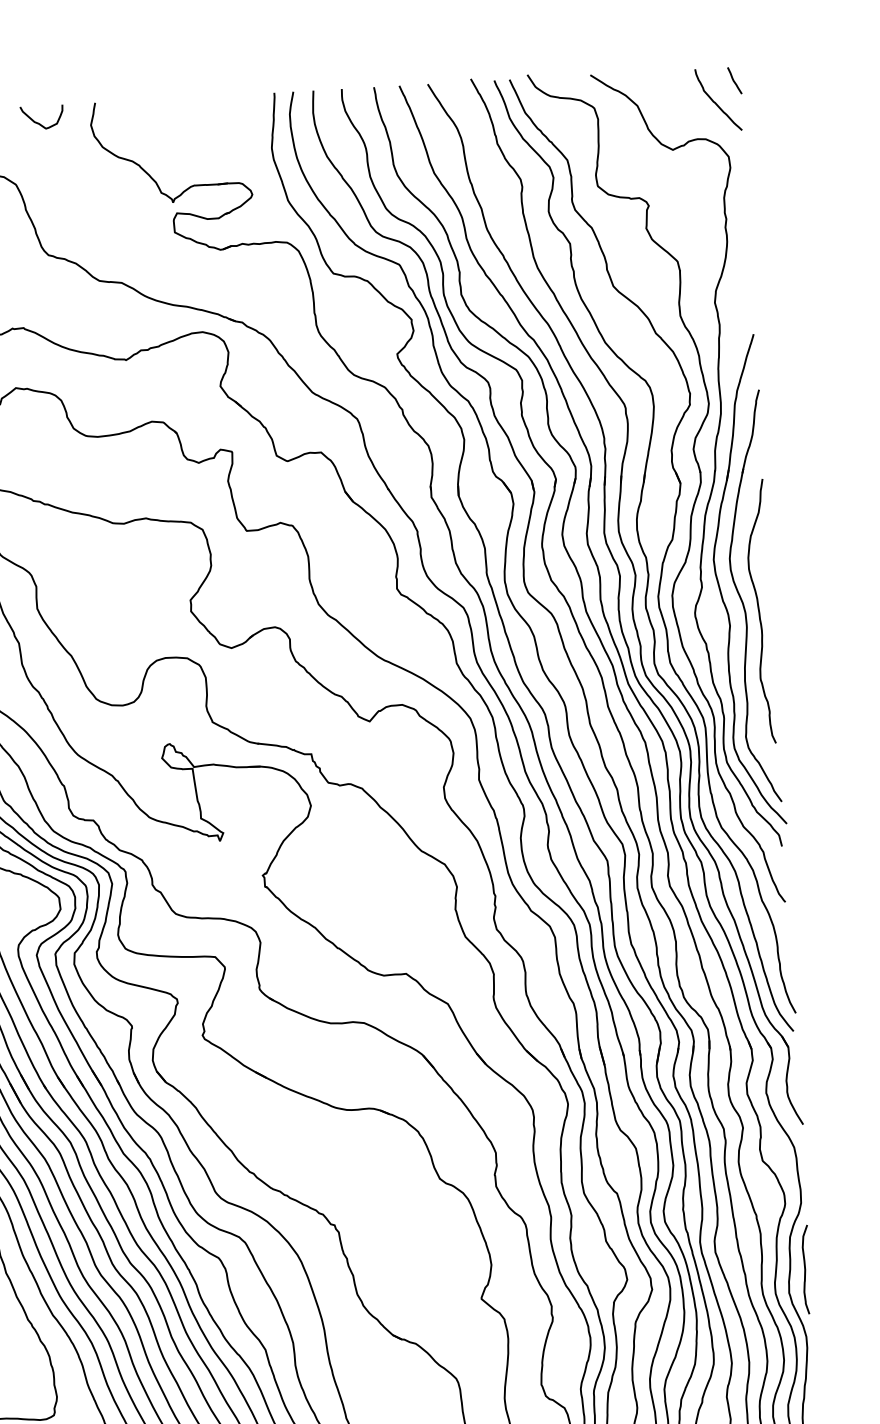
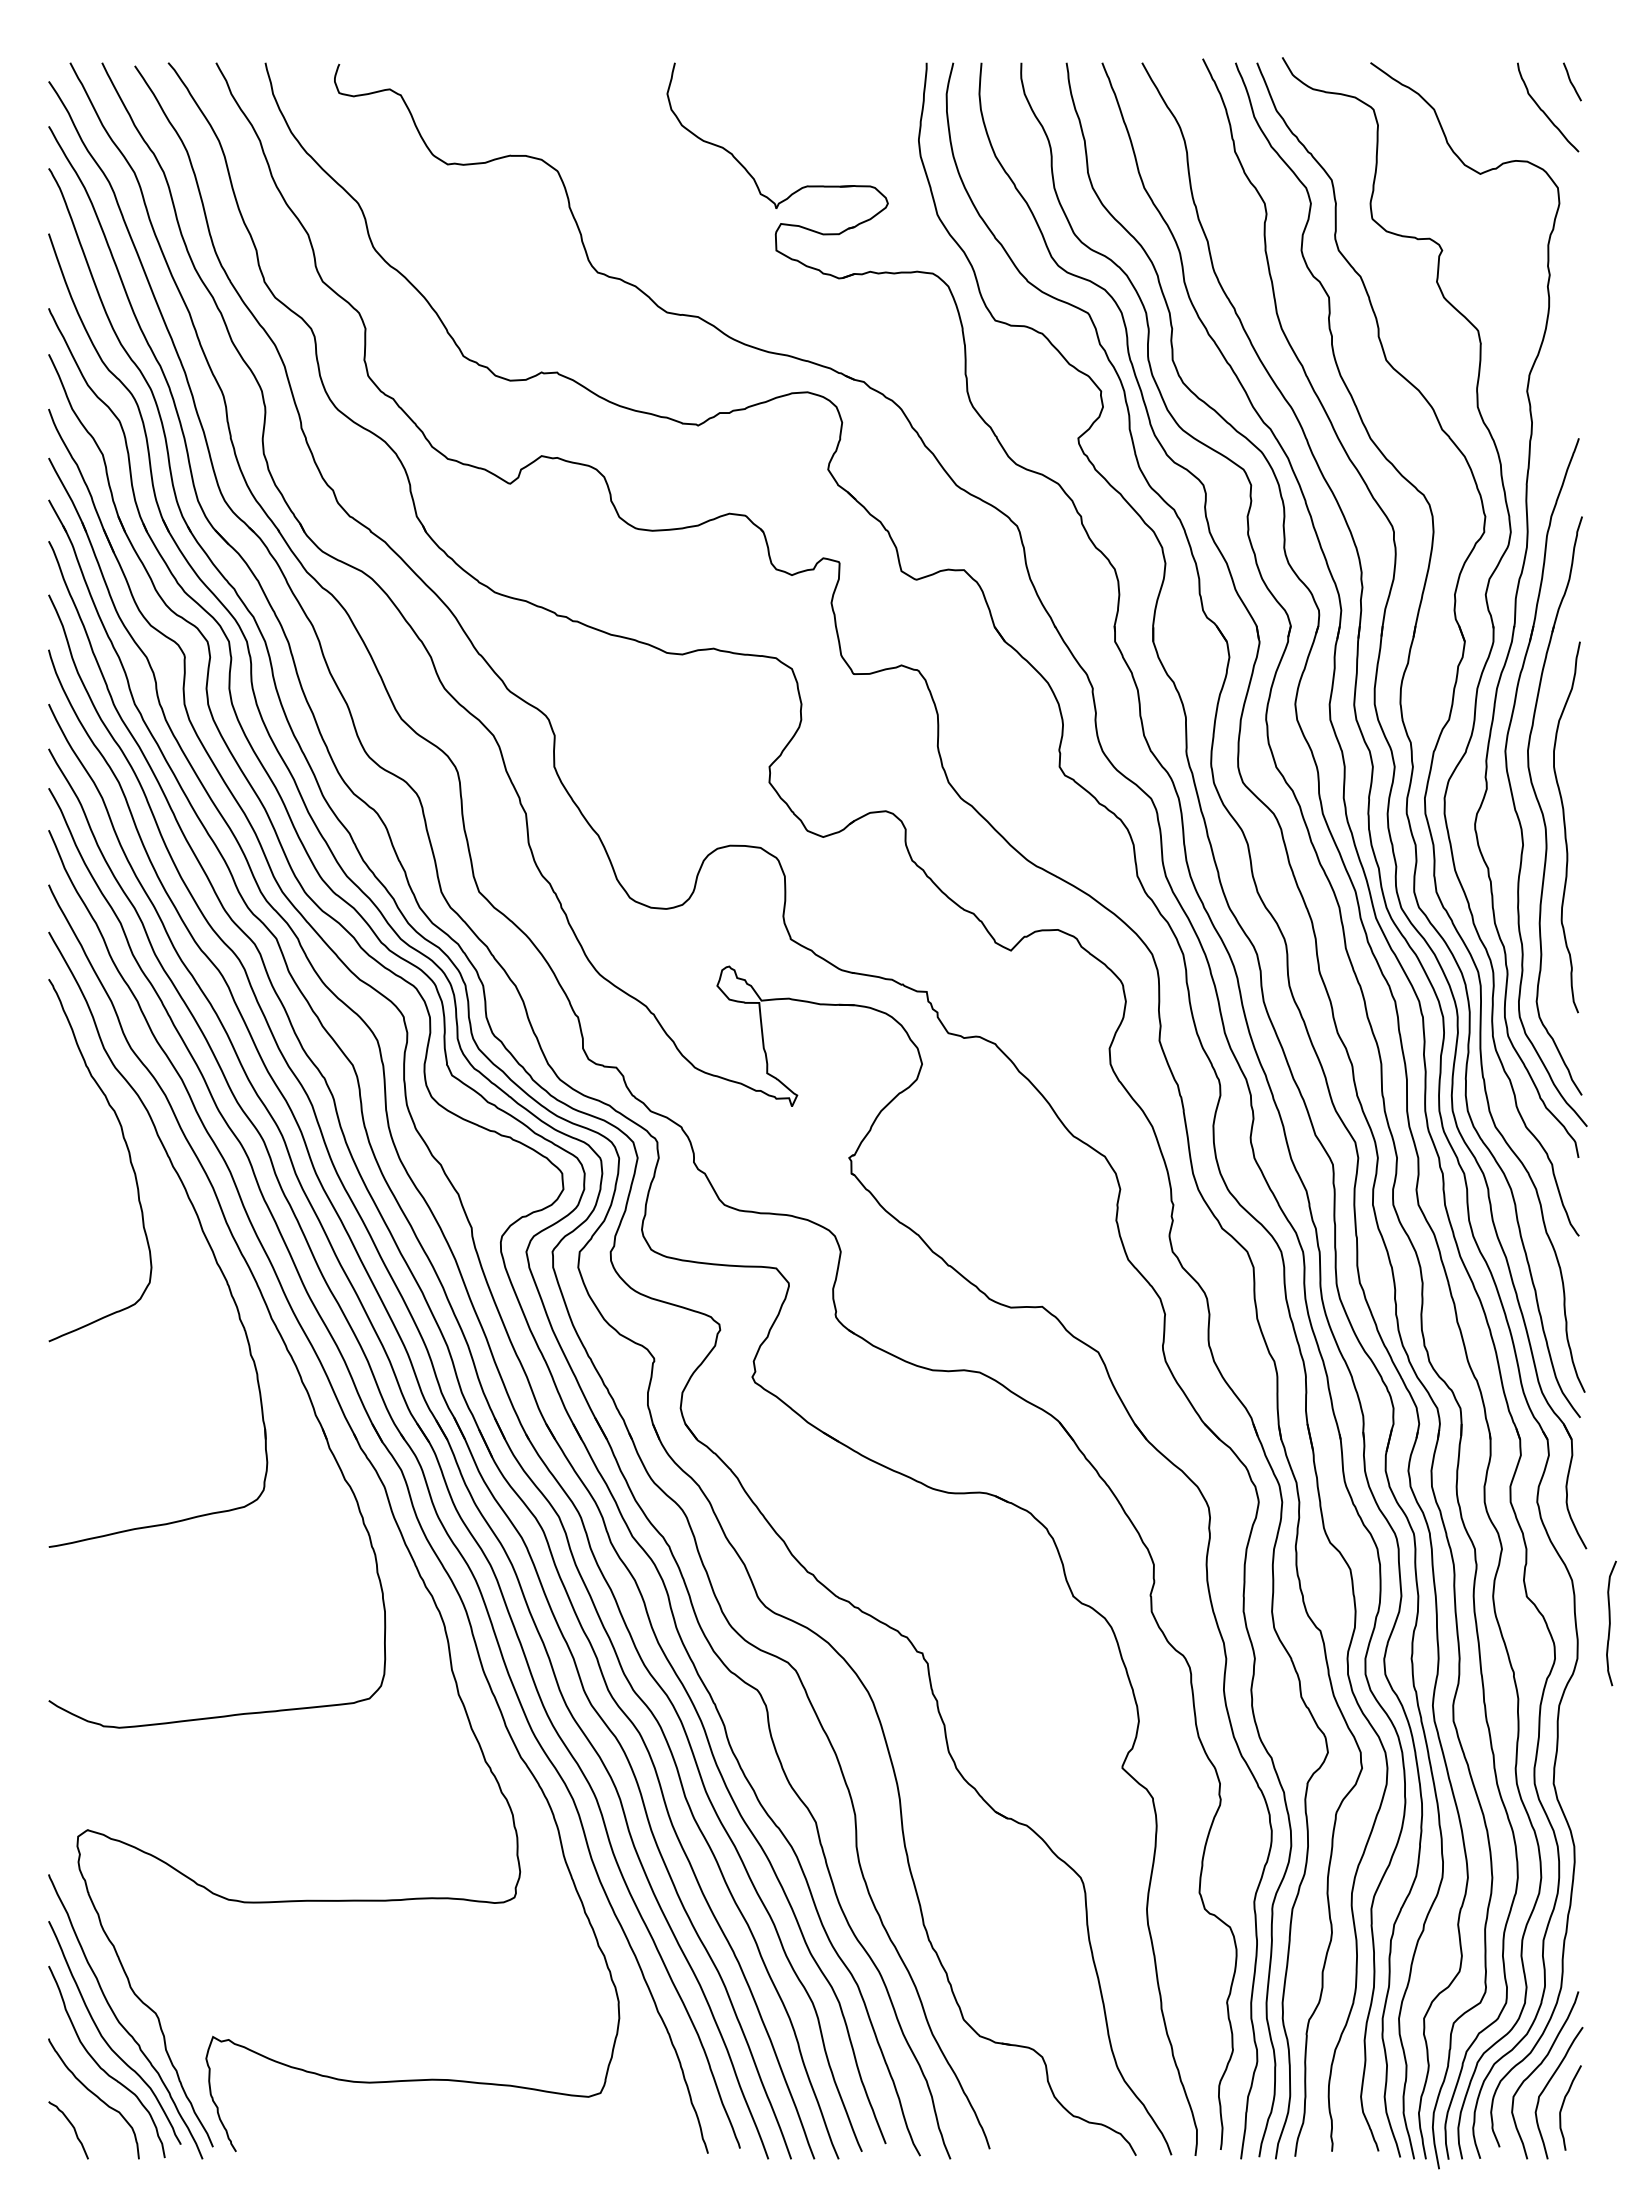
curve: (38, 122) -> (594, 86), removed
curve: (805, 1269) -> (1610, 1623), moved

